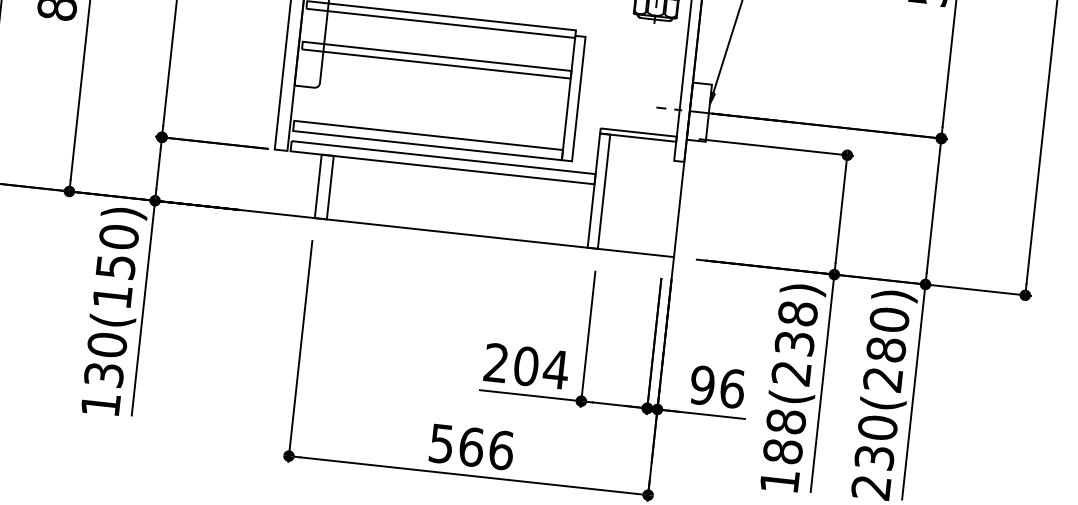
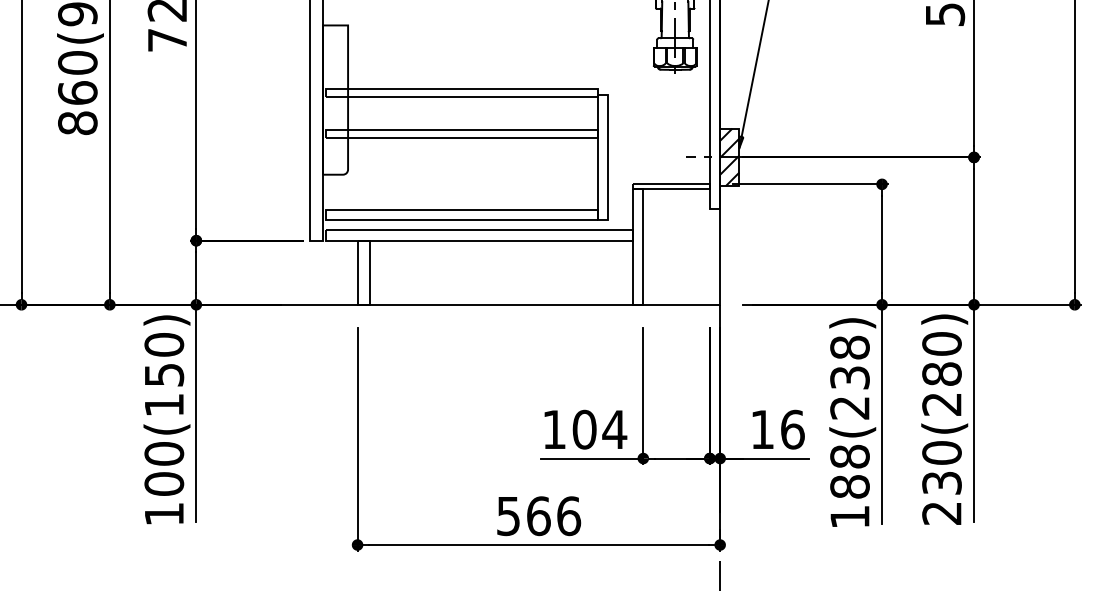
hatch: (699, 112) -> (729, 157), added
text: (496, 361) -> (554, 428), 204 -> 104
text: (104, 374) -> (164, 483), 130(150) -> 100(150)
text: (702, 385) -> (762, 429), 96 -> 16

